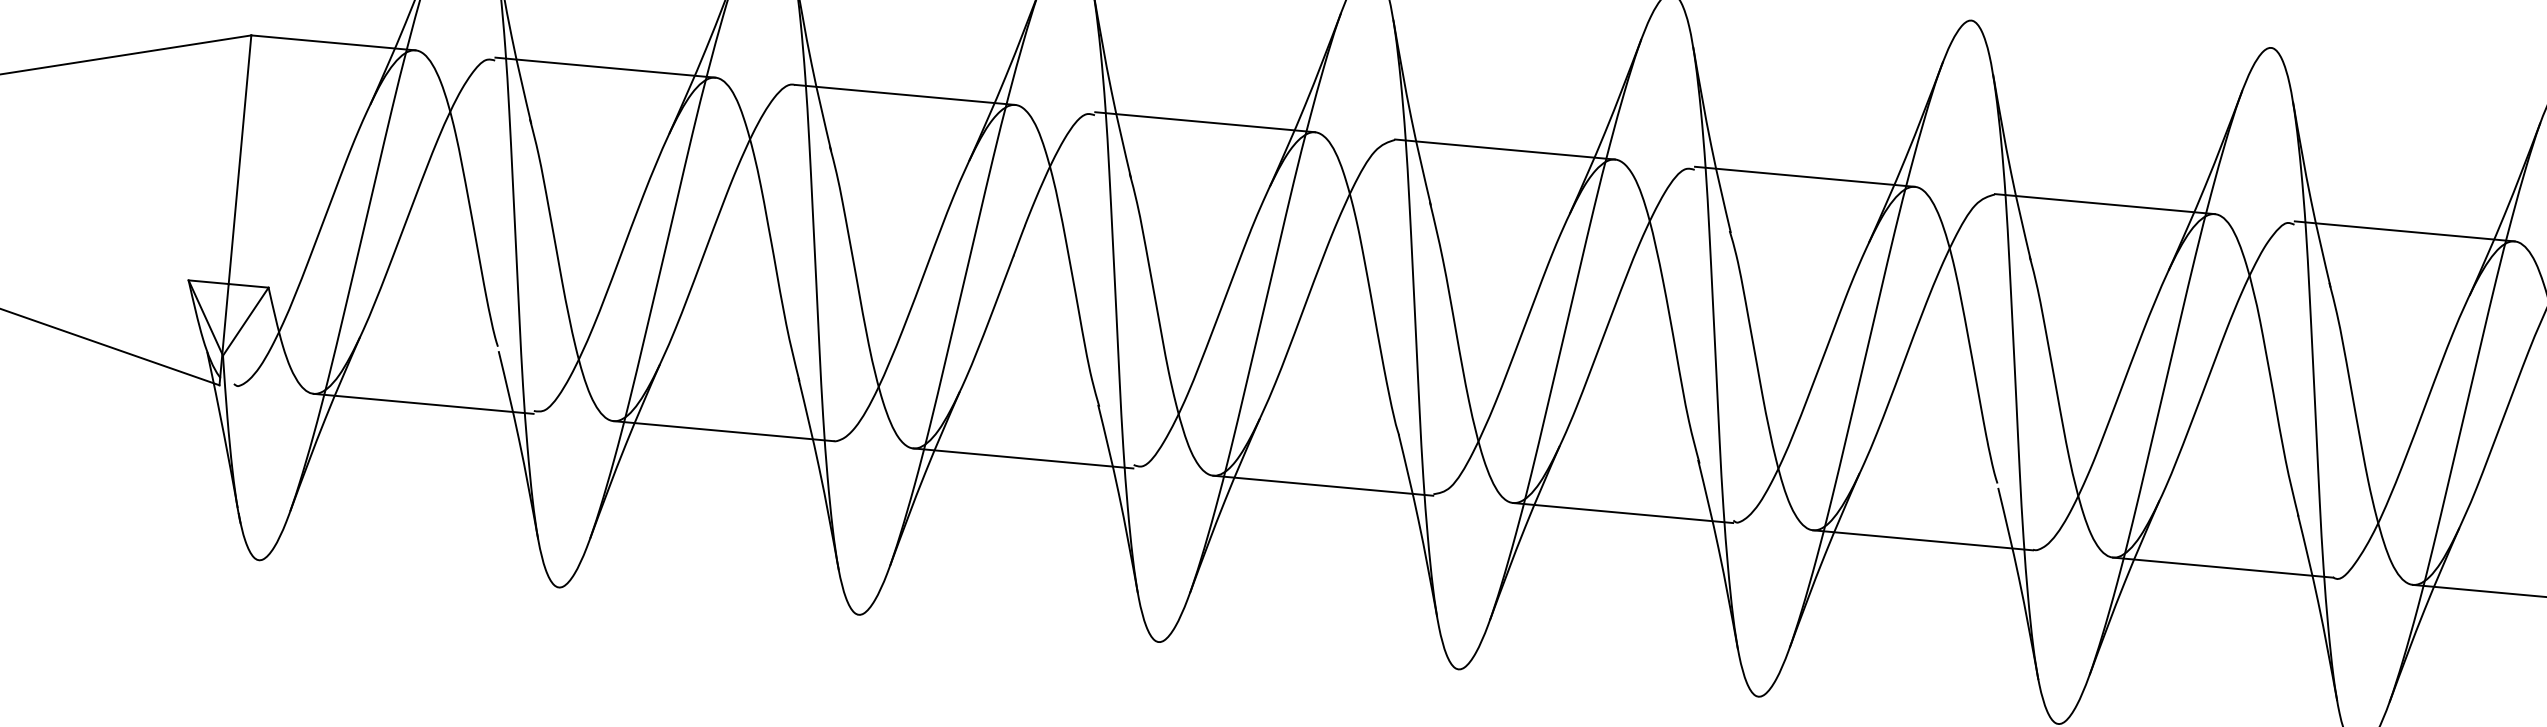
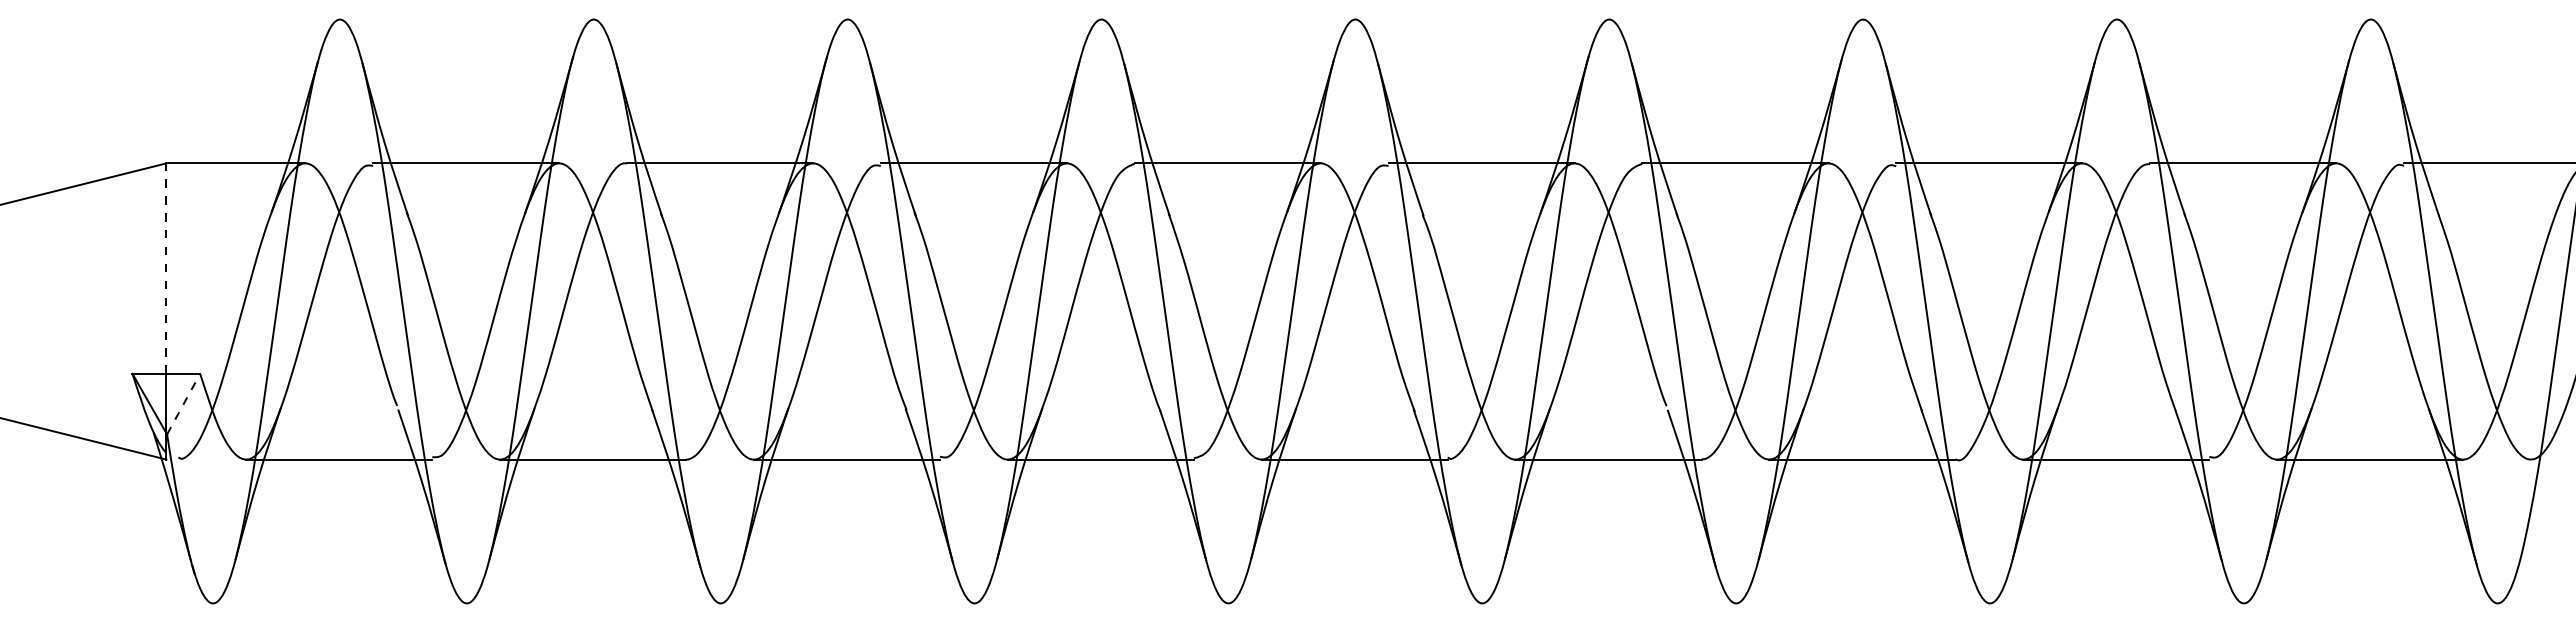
line: (240, 159) -> (166, 268), solid -> dashed
line: (245, 322) -> (183, 404), solid -> dashed

